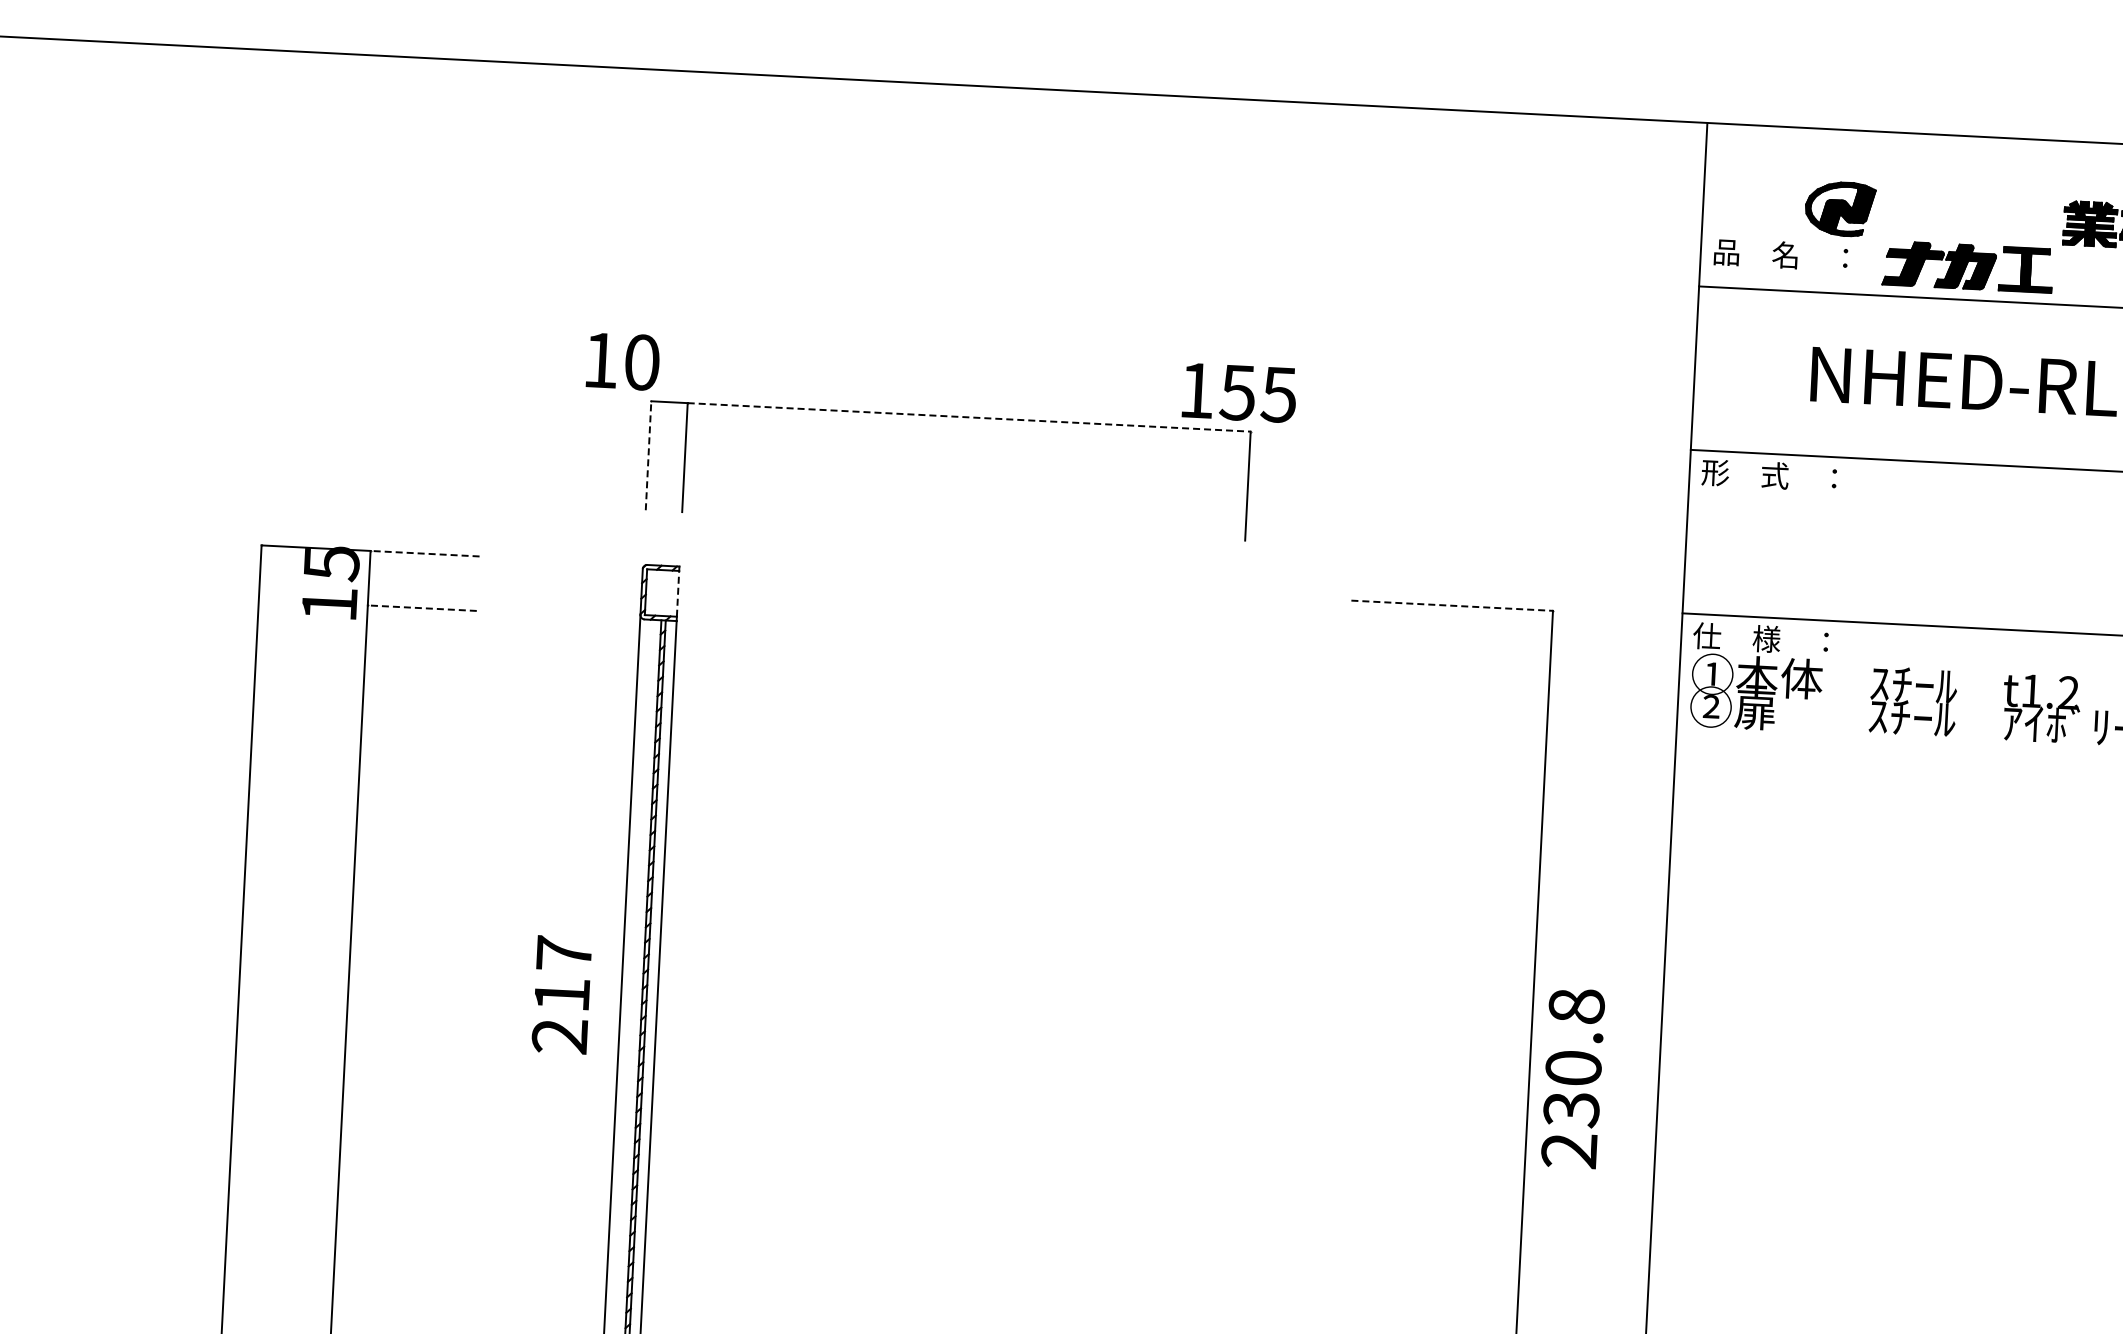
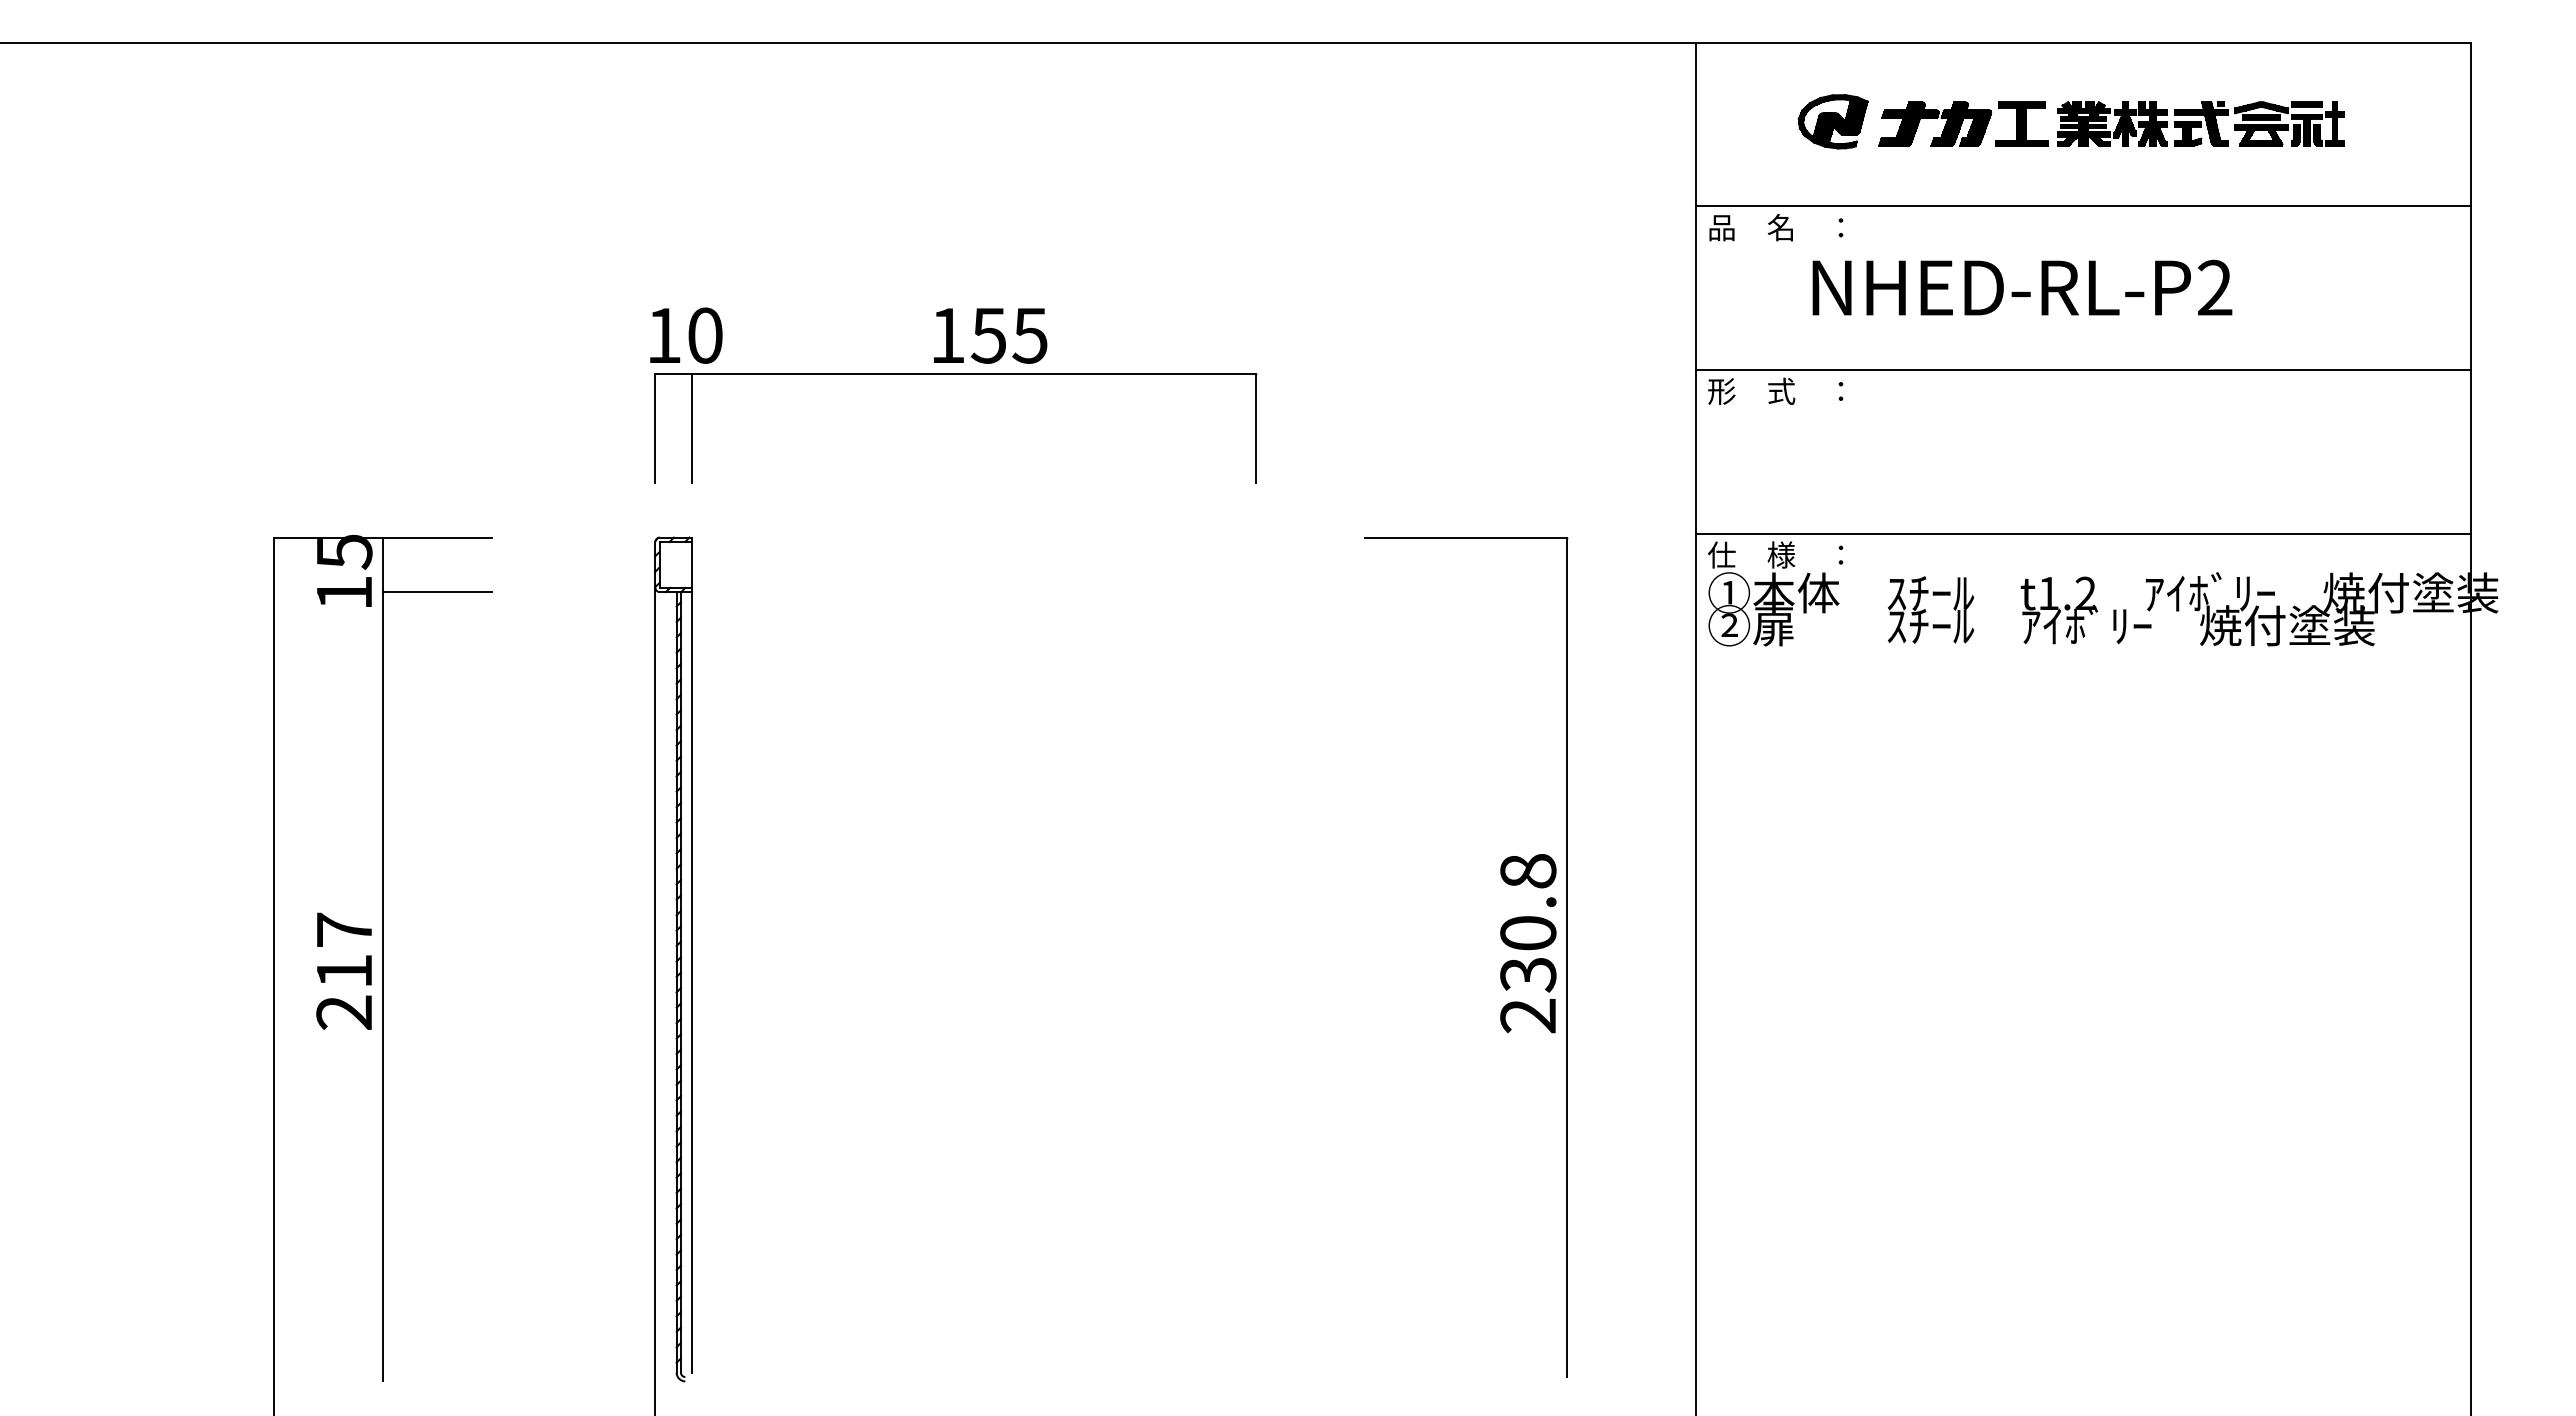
text: (1781, 254) -> (1776, 227), moved
part: (1967, 266) -> (1963, 123), moved
text: (623, 361) -> (686, 335), moved
text: (1239, 392) -> (990, 335), moved
line: (968, 416) -> (973, 373), dashed -> solid
line: (648, 455) -> (655, 428), dashed -> solid
line: (425, 553) -> (437, 537), dashed -> solid
line: (677, 593) -> (691, 564), dashed -> solid
line: (1452, 605) -> (1465, 537), dashed -> solid
line: (422, 608) -> (437, 592), dashed -> solid
text: (561, 994) -> (343, 970), moved
text: (1573, 1078) -> (1528, 943), moved

